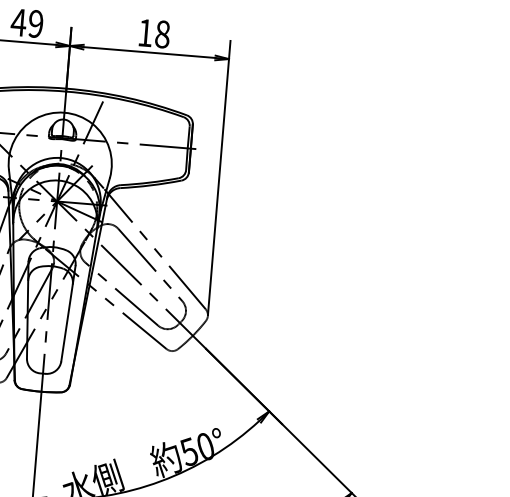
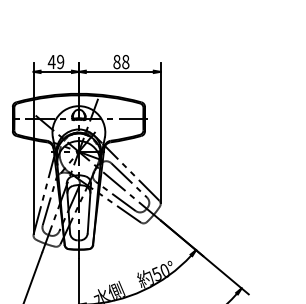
text: (144, 33) -> (116, 62), 18 -> 88

